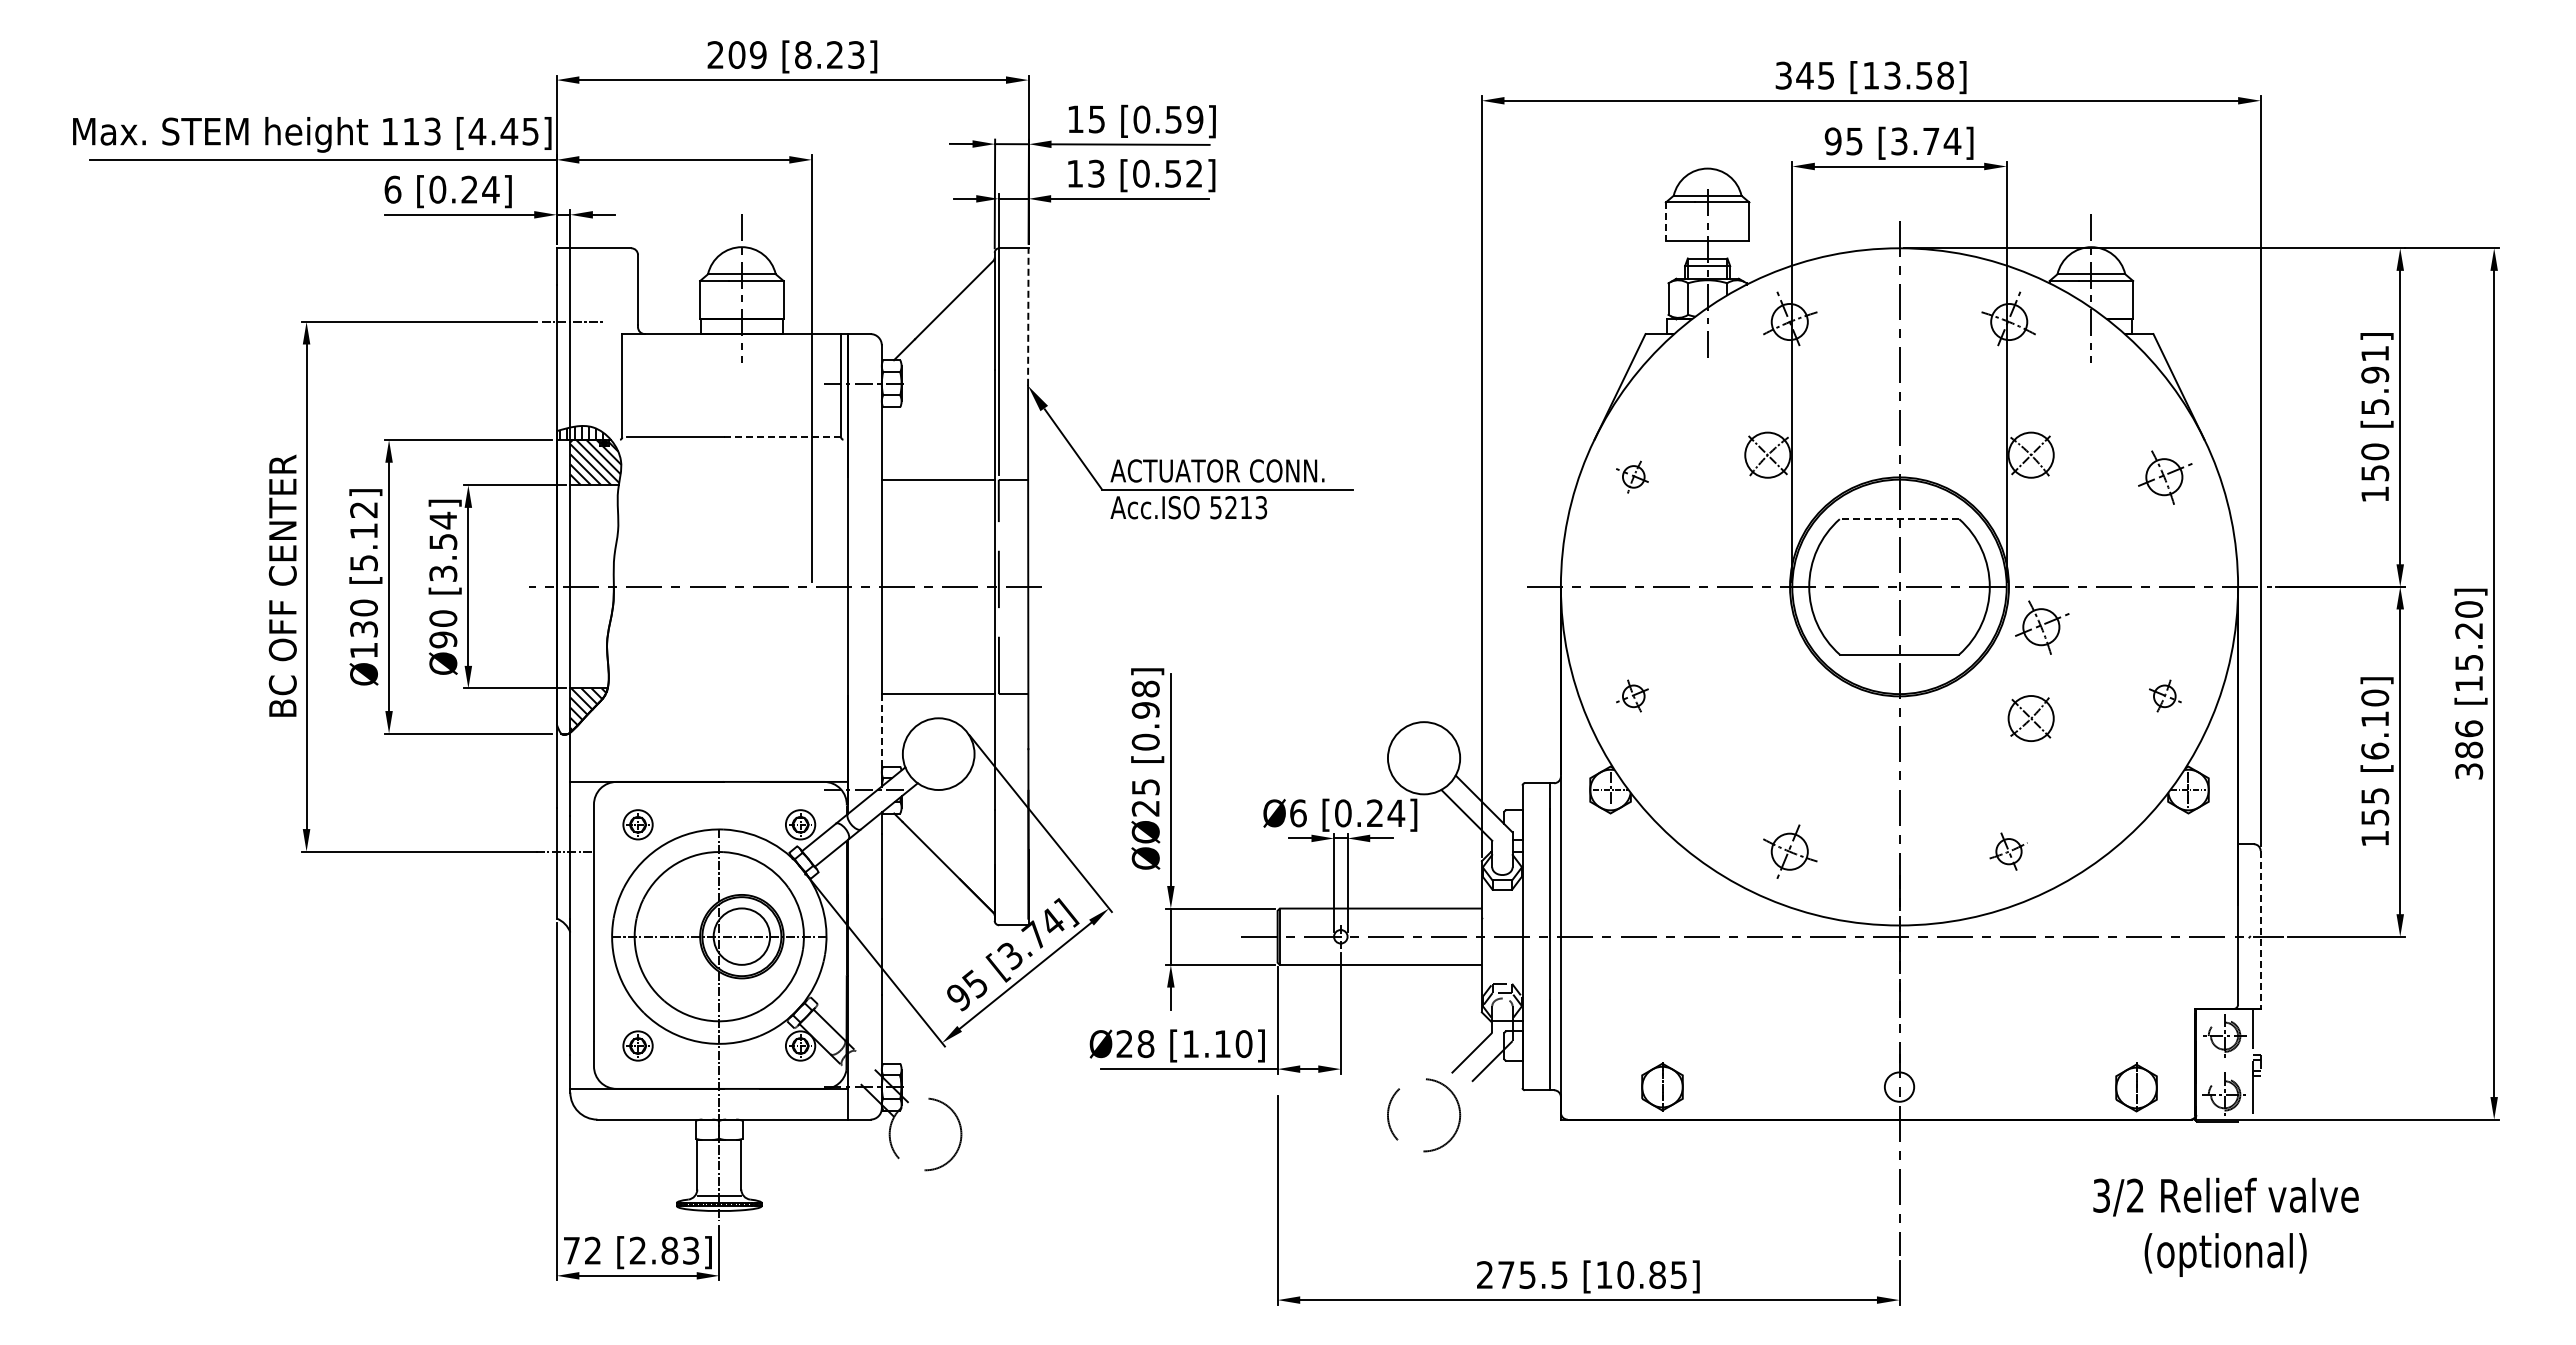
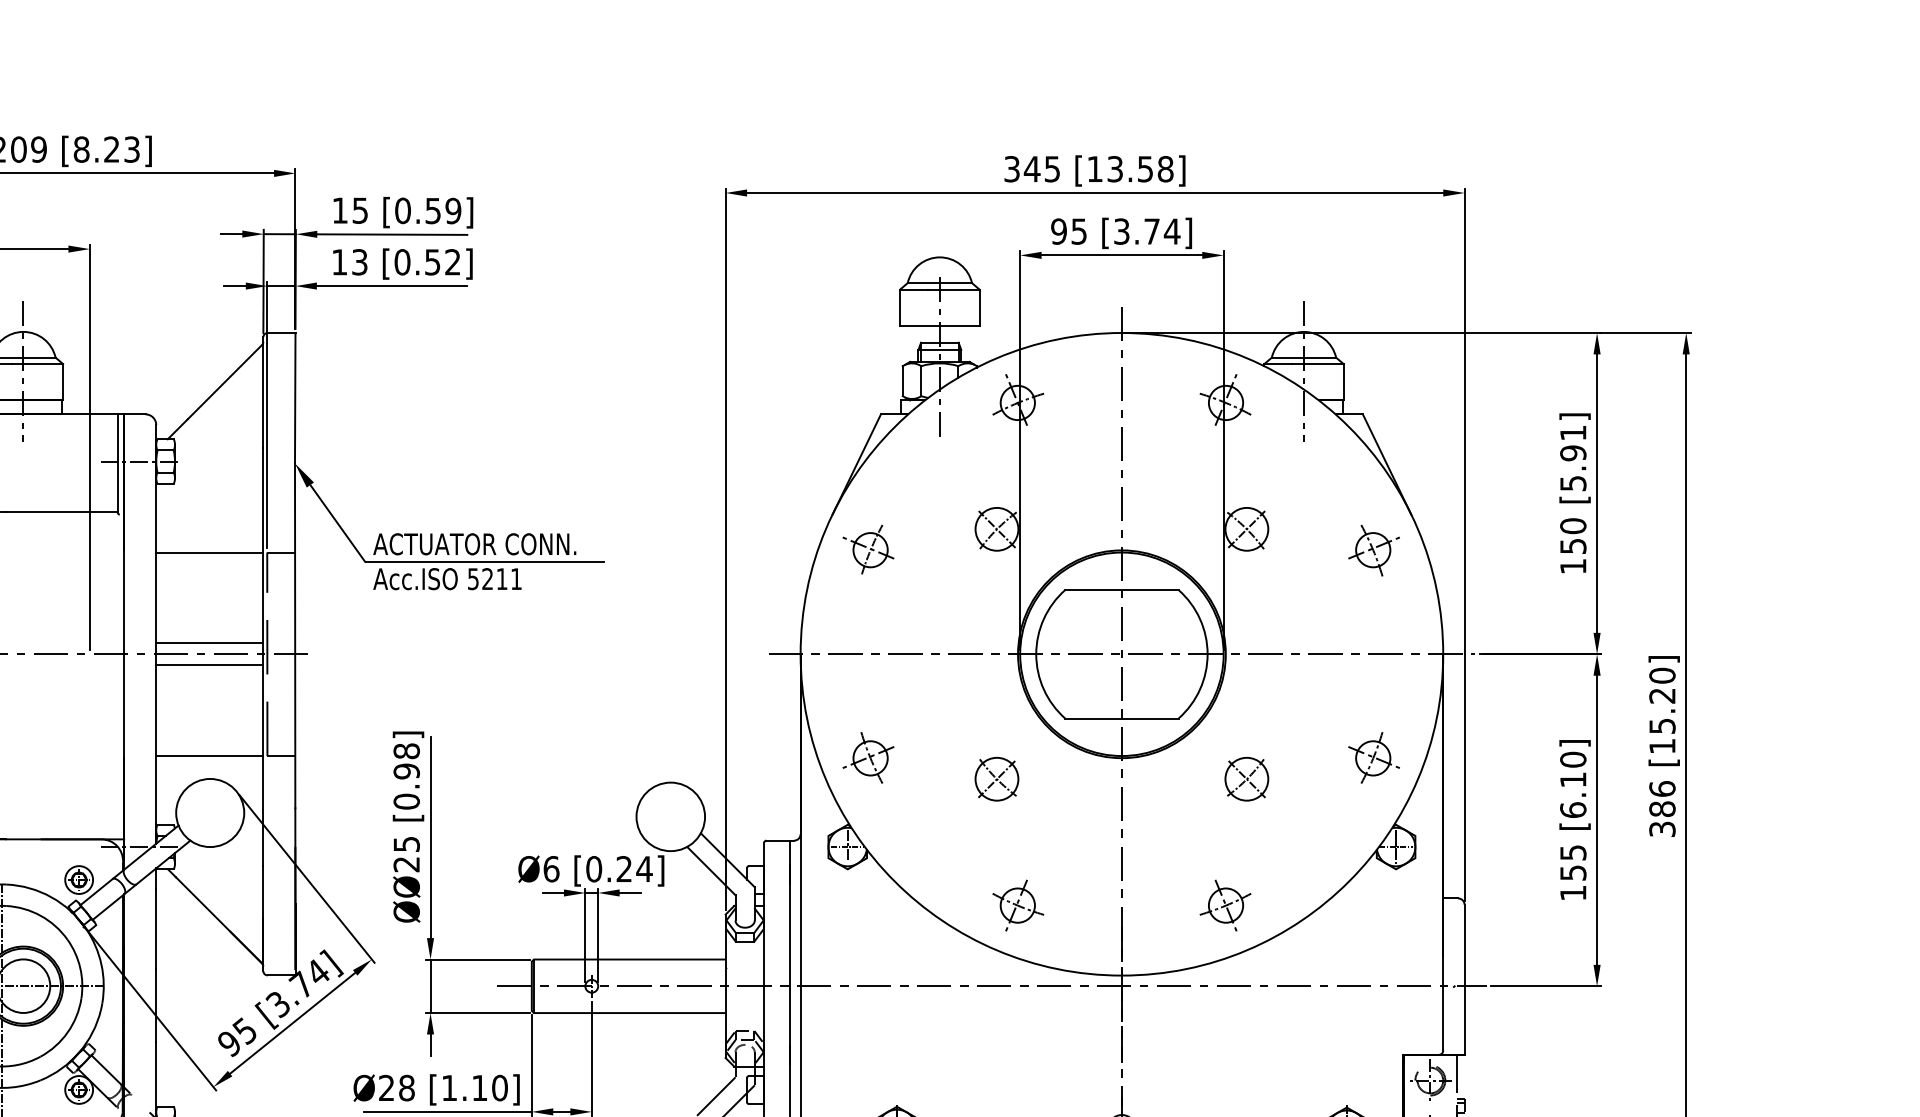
line: (1665, 222) -> (899, 308), dashed -> solid
line: (1028, 317) -> (295, 398), dashed -> solid
line: (782, 437) -> (61, 512), dashed -> solid
part: (1632, 476) -> (868, 549), size x1.67
text: (1261, 507) -> (516, 578), 5213 -> 5211
line: (1899, 519) -> (1121, 590), dashed -> solid
line: (937, 575) -> (209, 643), added
line: (937, 598) -> (209, 665), added
part: (2042, 627) -> (1257, 692), removed
part: (1632, 695) -> (868, 757), size x1.67
part: (2165, 695) -> (1374, 757), size x1.67
part: (1767, 718) -> (996, 779), added
line: (881, 730) -> (155, 790), dashed -> solid
part: (2008, 851) -> (1225, 905), size x1.43
line: (2260, 930) -> (1464, 980), dashed -> solid

